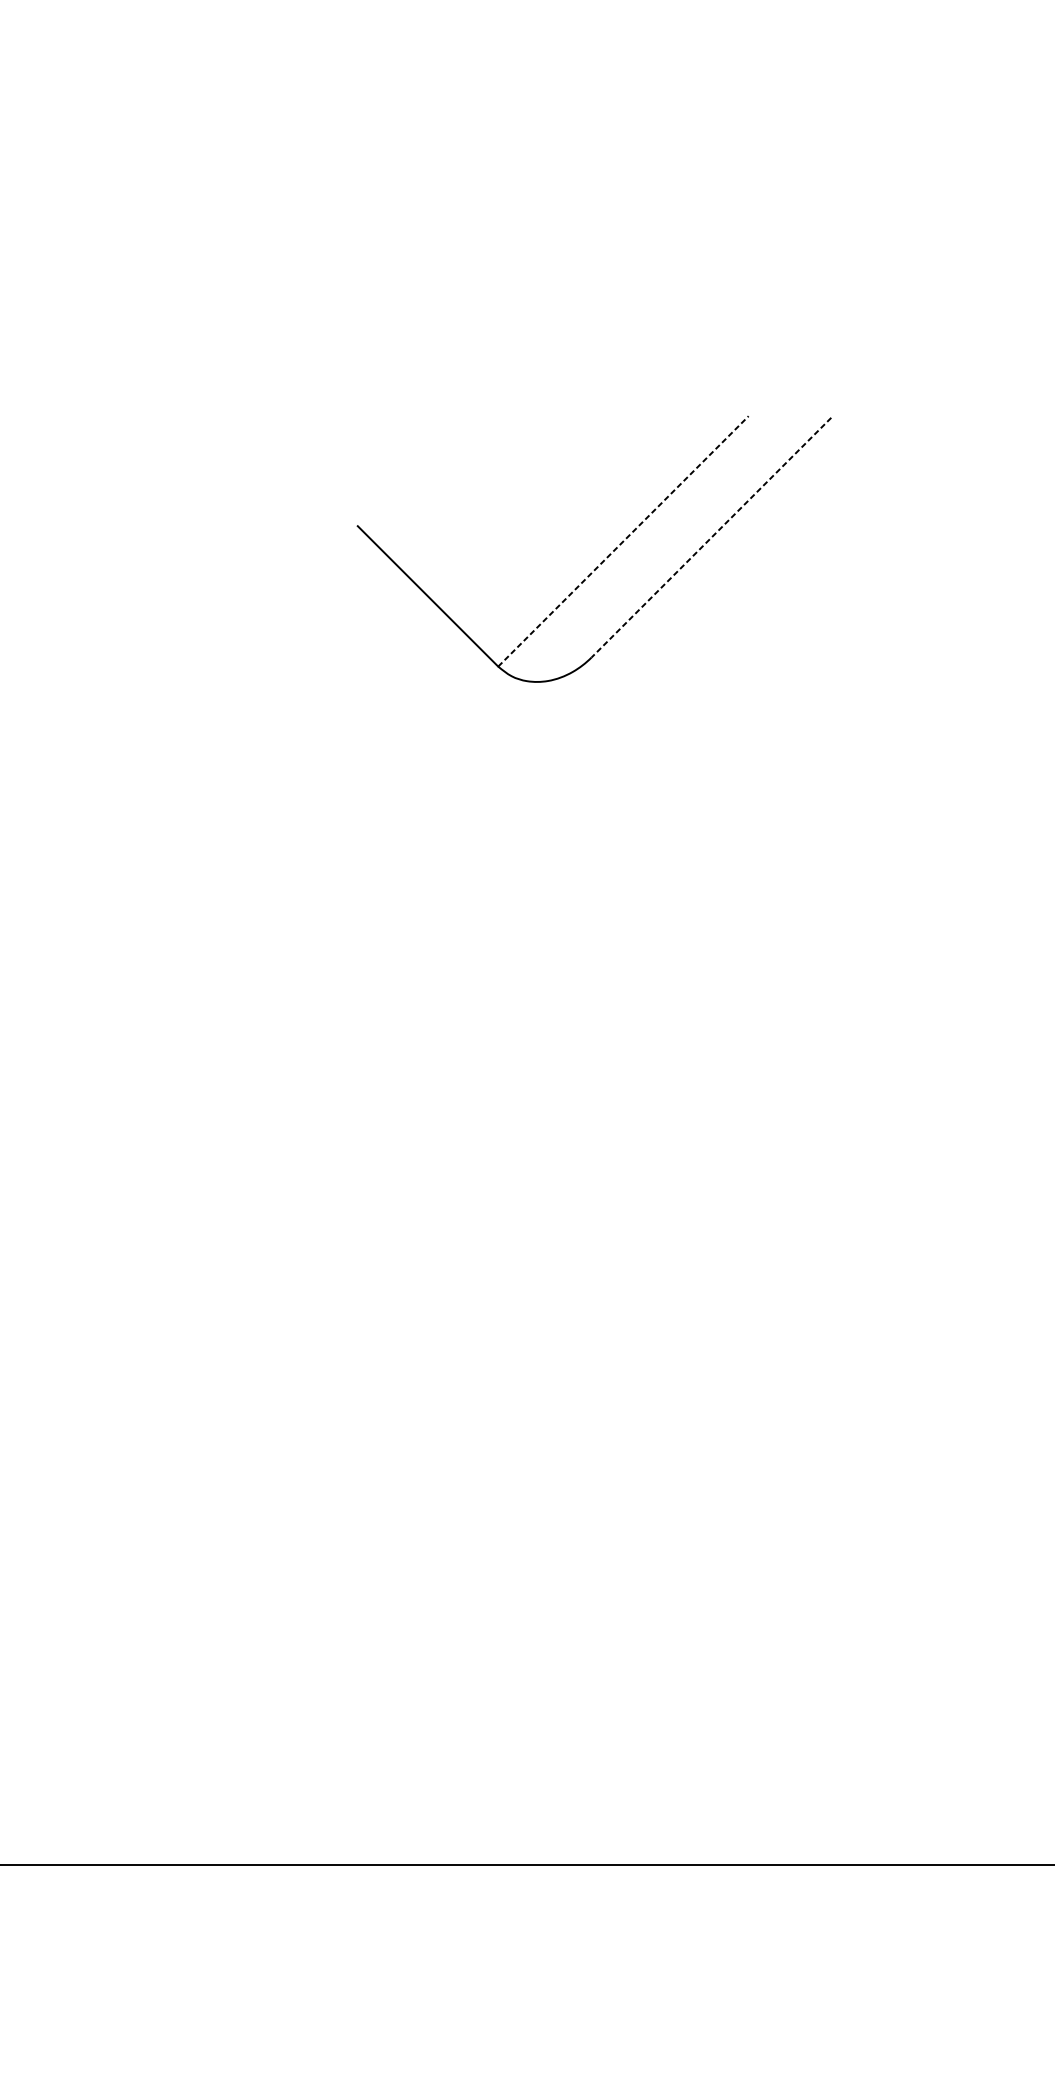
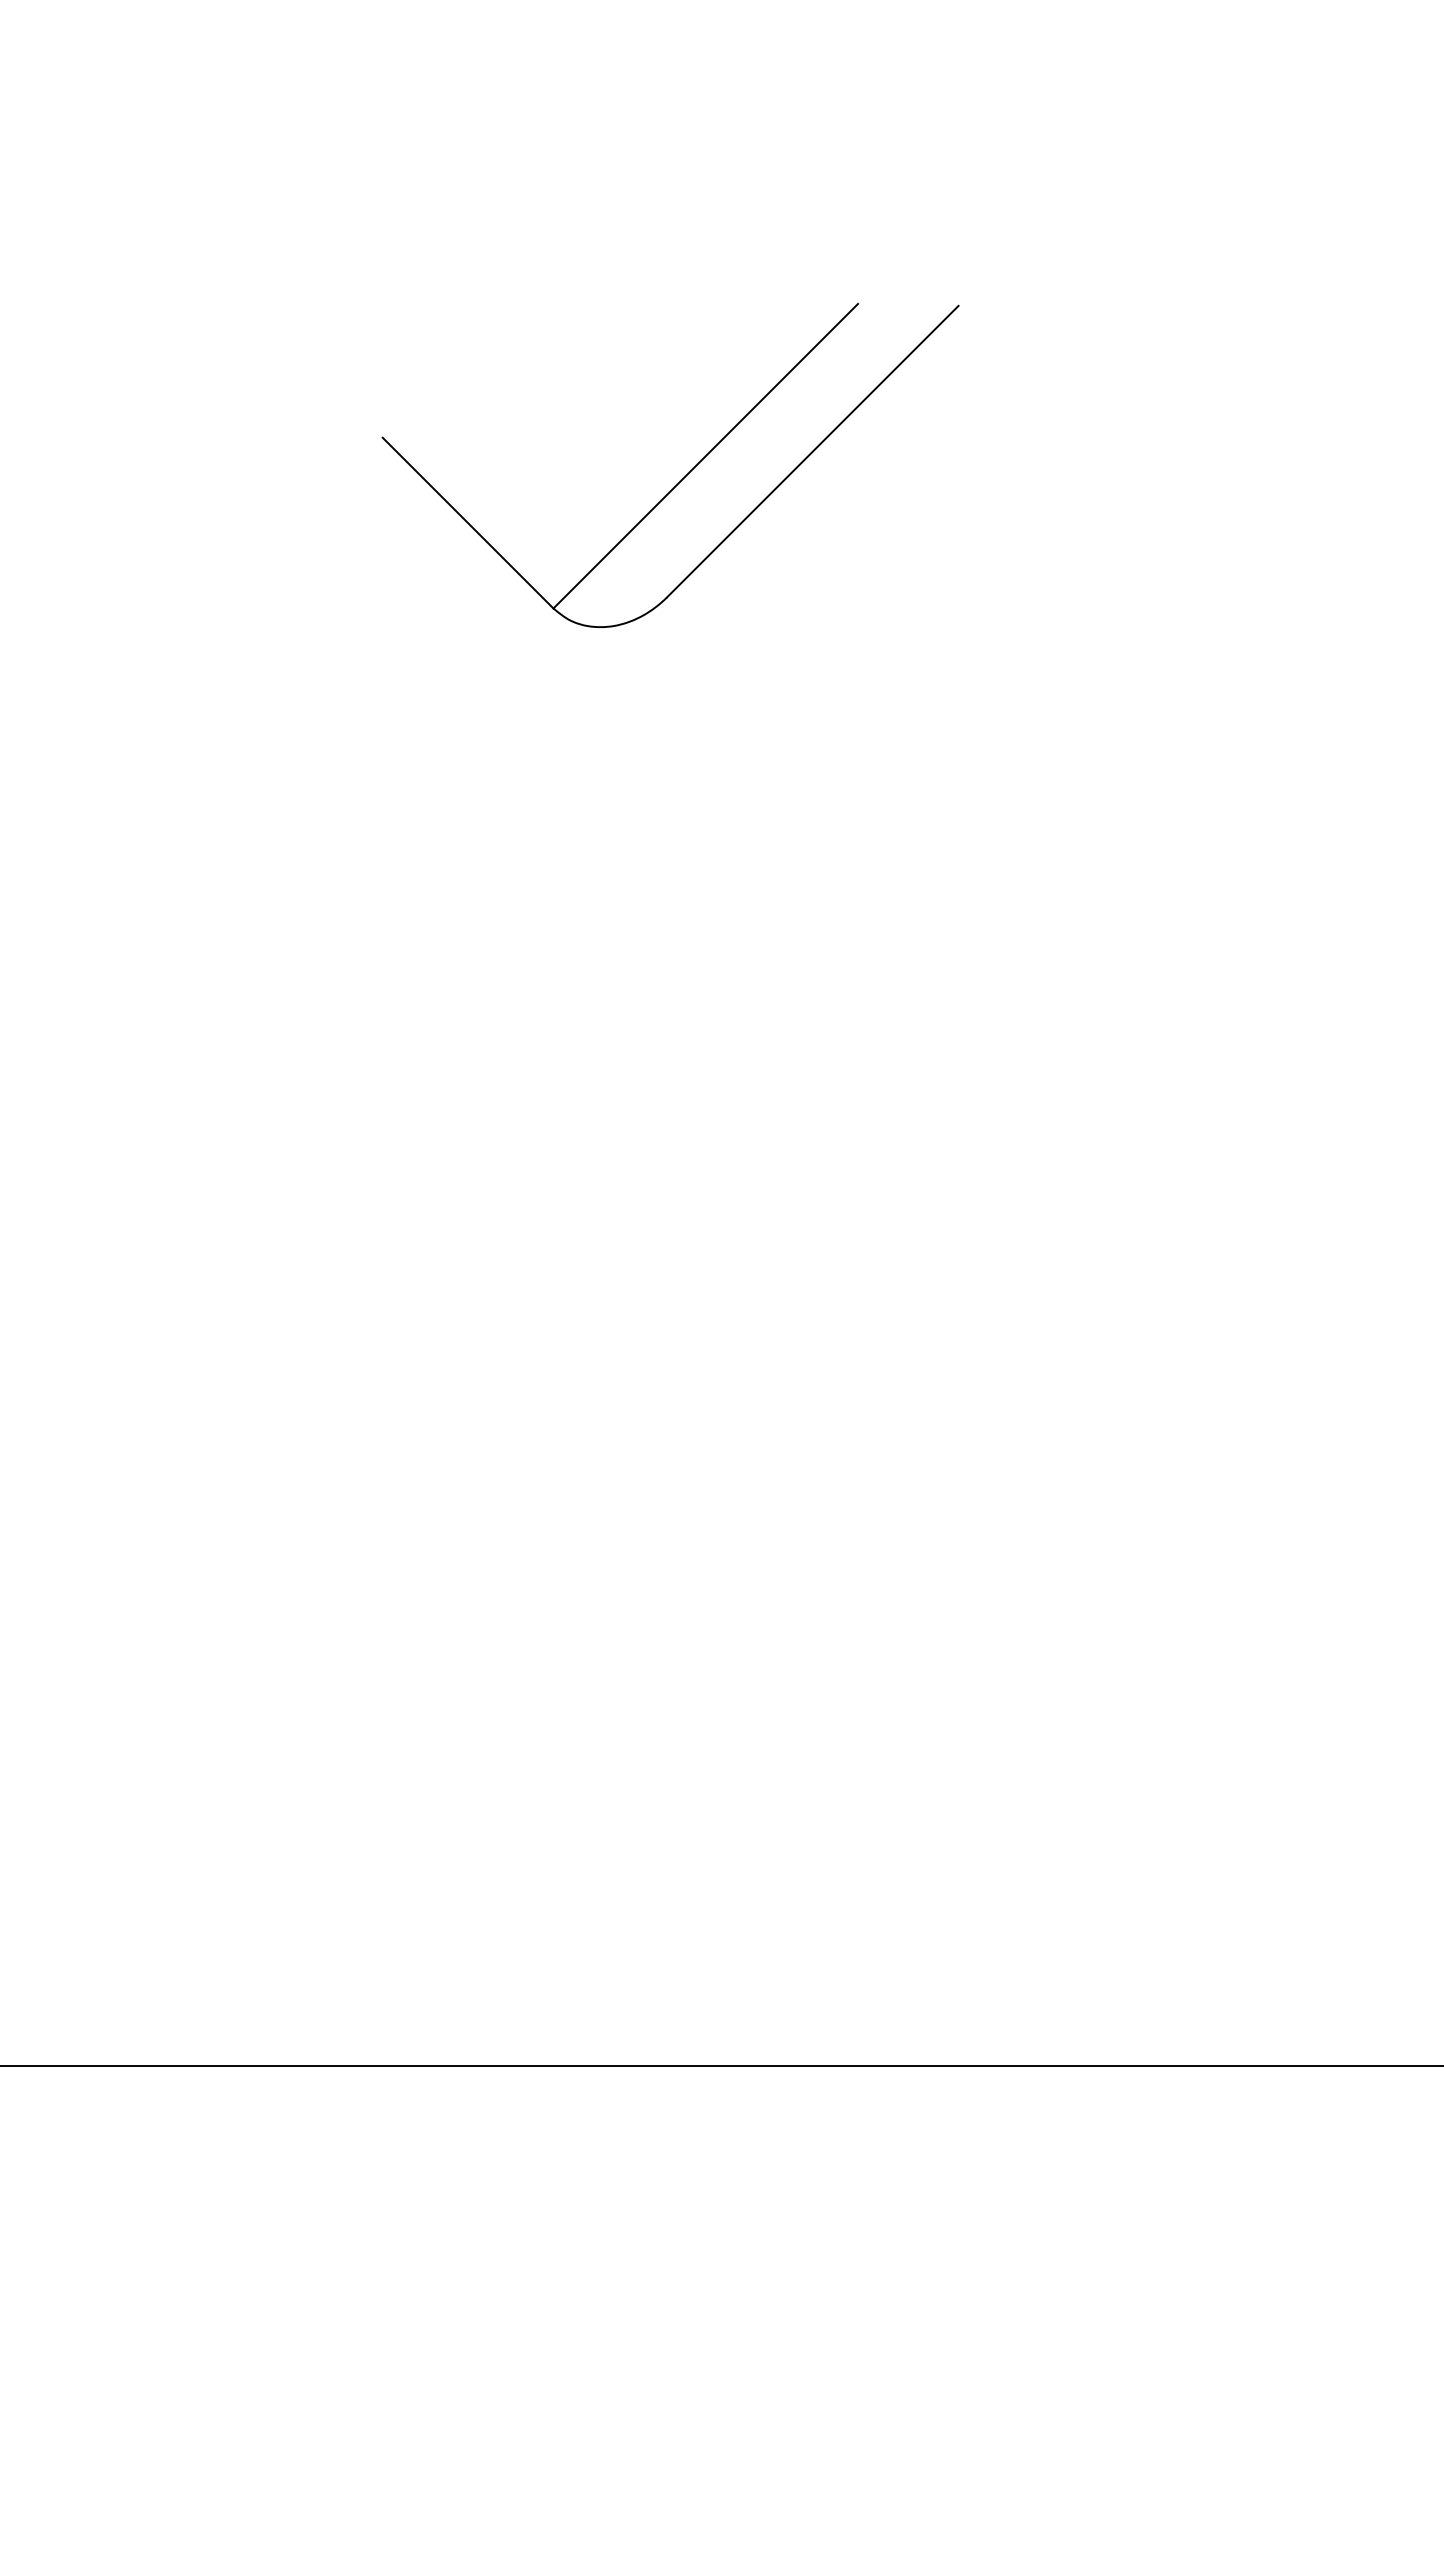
line: (711, 538) -> (812, 452), dashed -> solid
line: (624, 540) -> (706, 455), dashed -> solid

